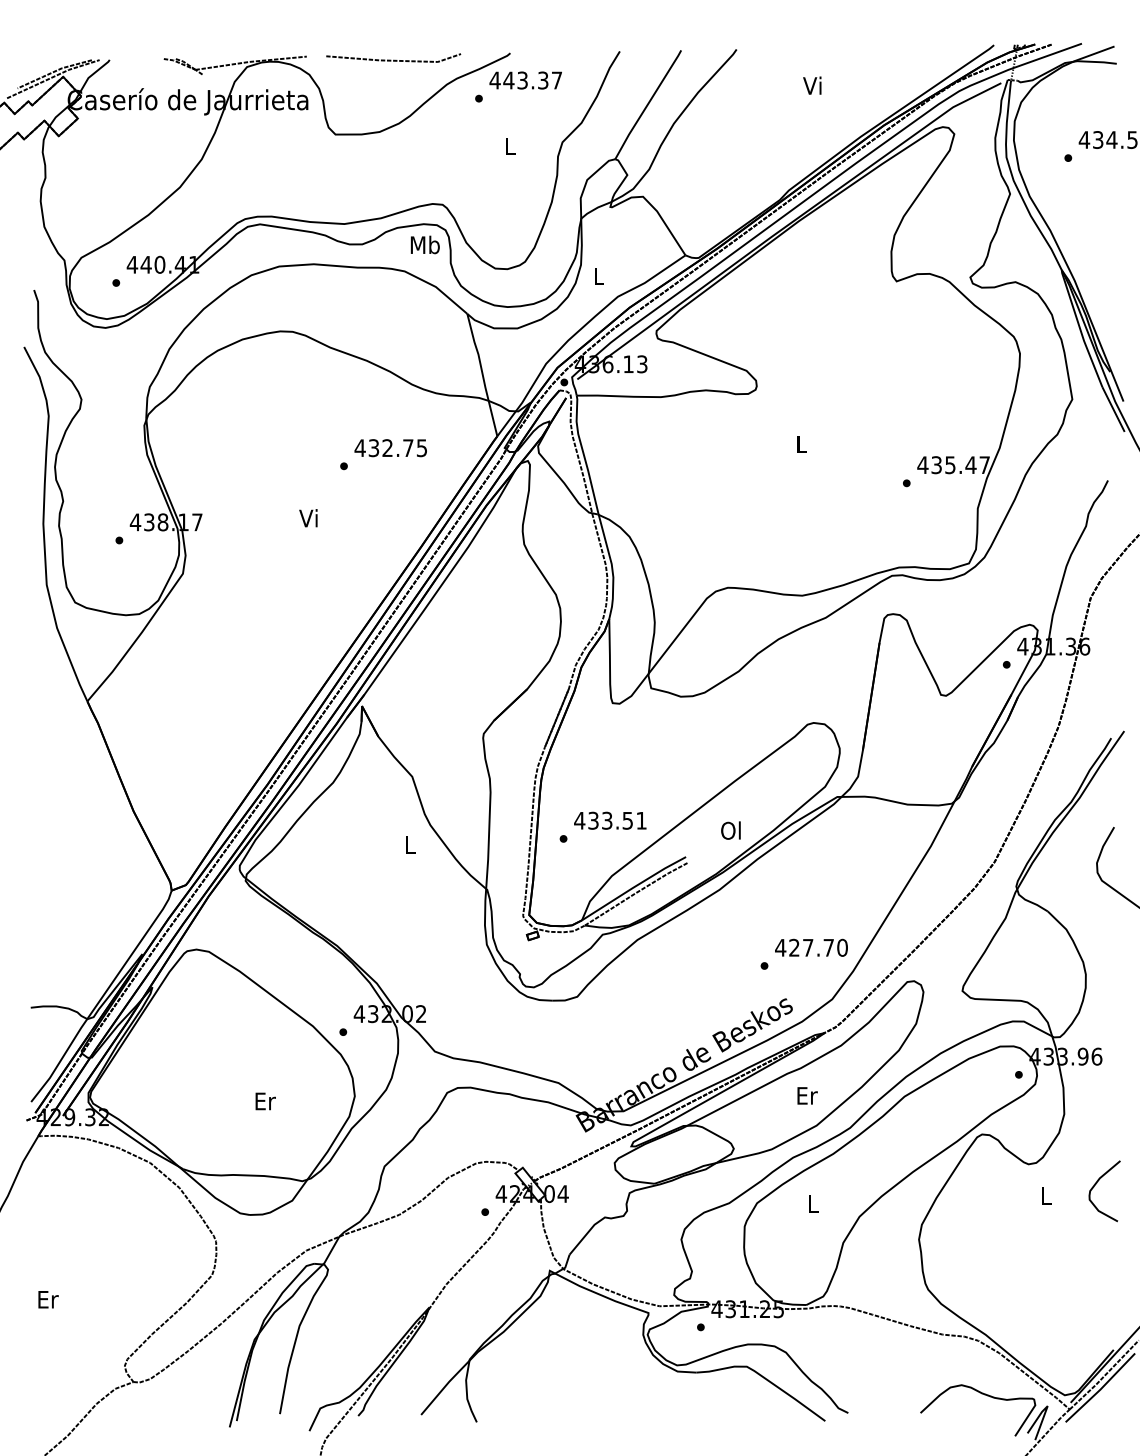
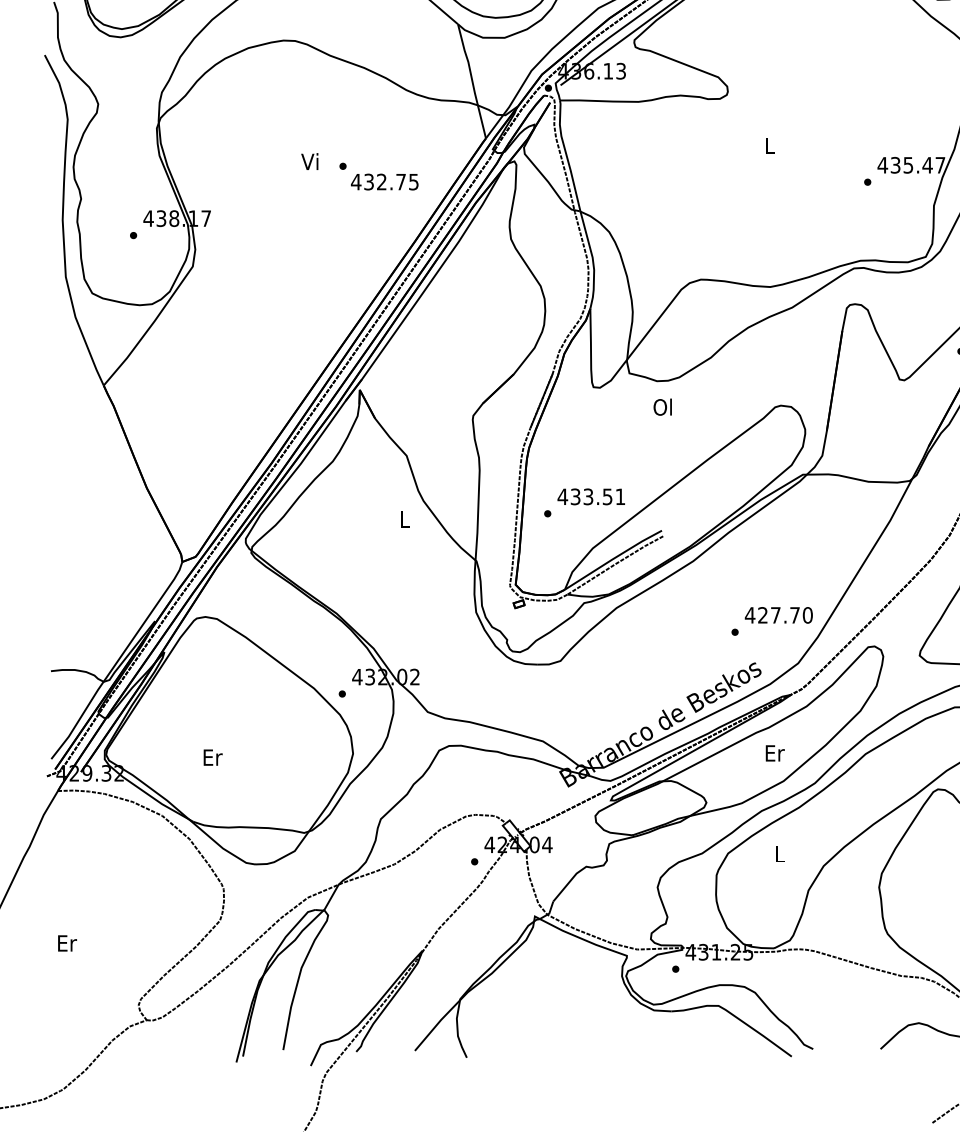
text: (390, 448) -> (384, 182), moved
text: (308, 518) -> (309, 161), moved
text: (730, 830) -> (662, 407), moved
text: (265, 1101) -> (212, 757), moved

